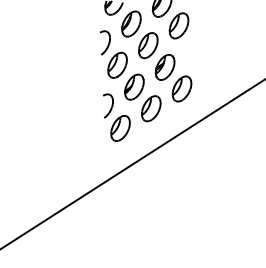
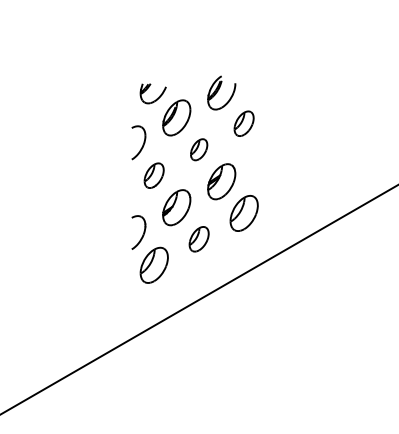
part: (178, 25) -> (243, 123), size x0.7
part: (147, 45) -> (198, 149), size x0.6
part: (117, 65) -> (153, 175), size x0.7
part: (150, 108) -> (198, 238), size x0.7

